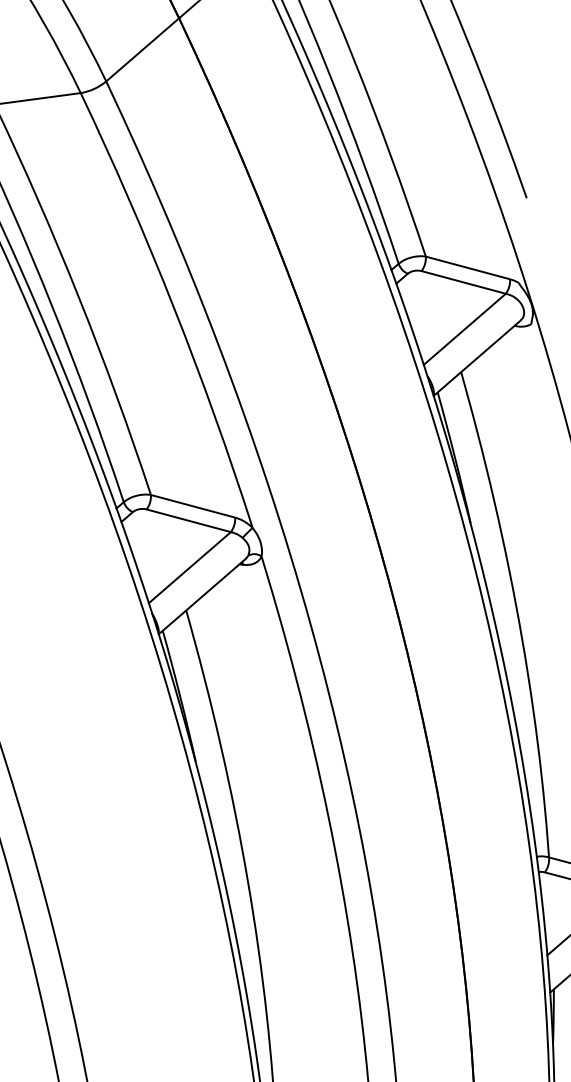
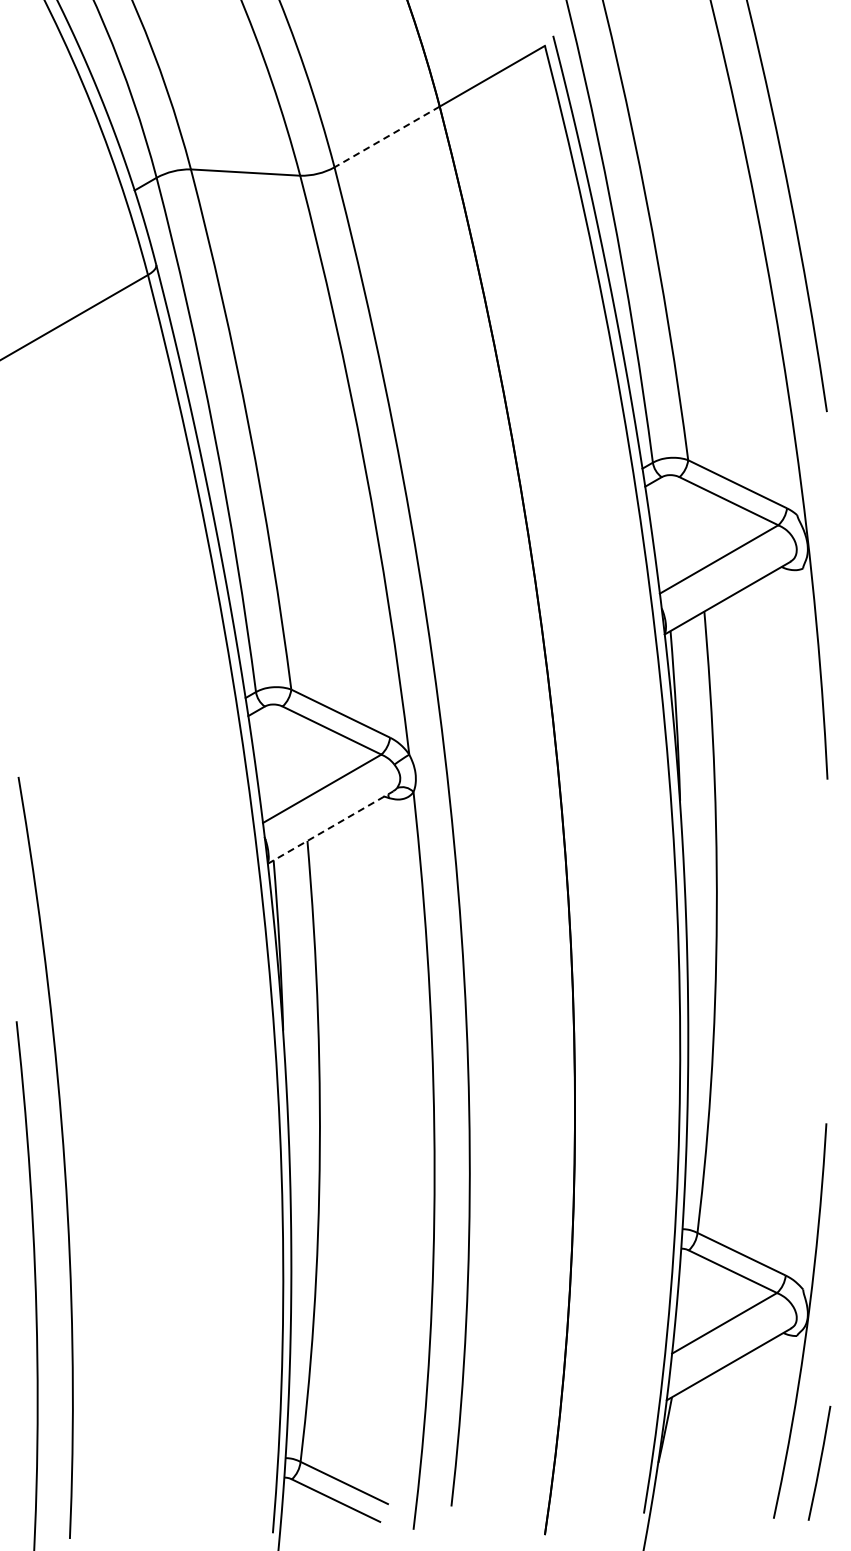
line: (142, 49) -> (387, 136), solid -> dashed
line: (202, 596) -> (331, 827), solid -> dashed

